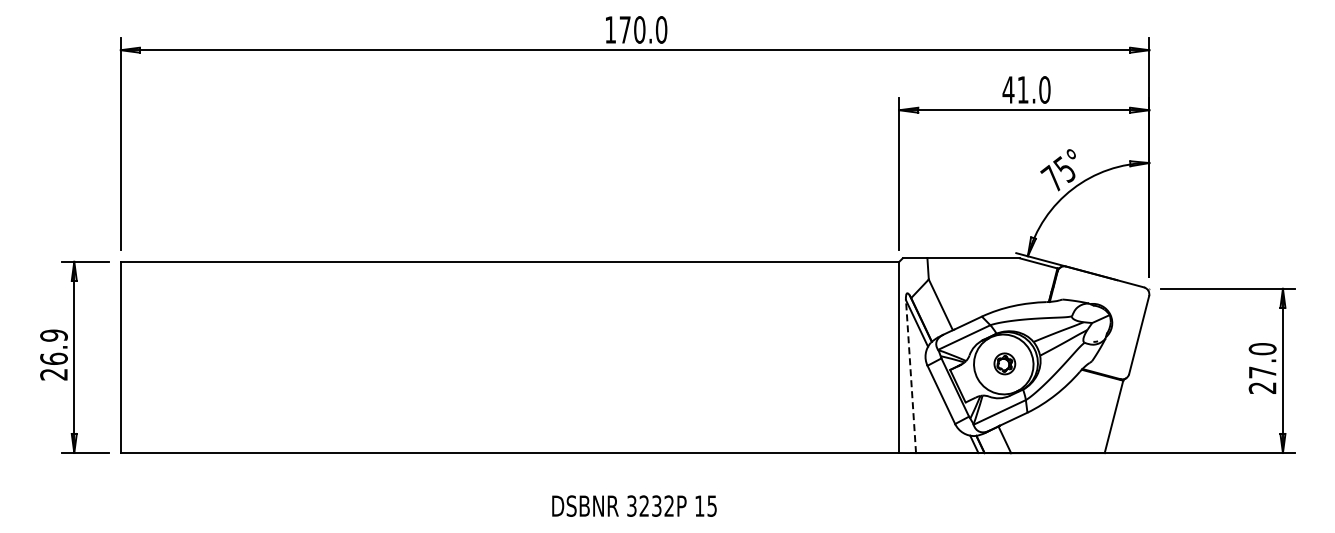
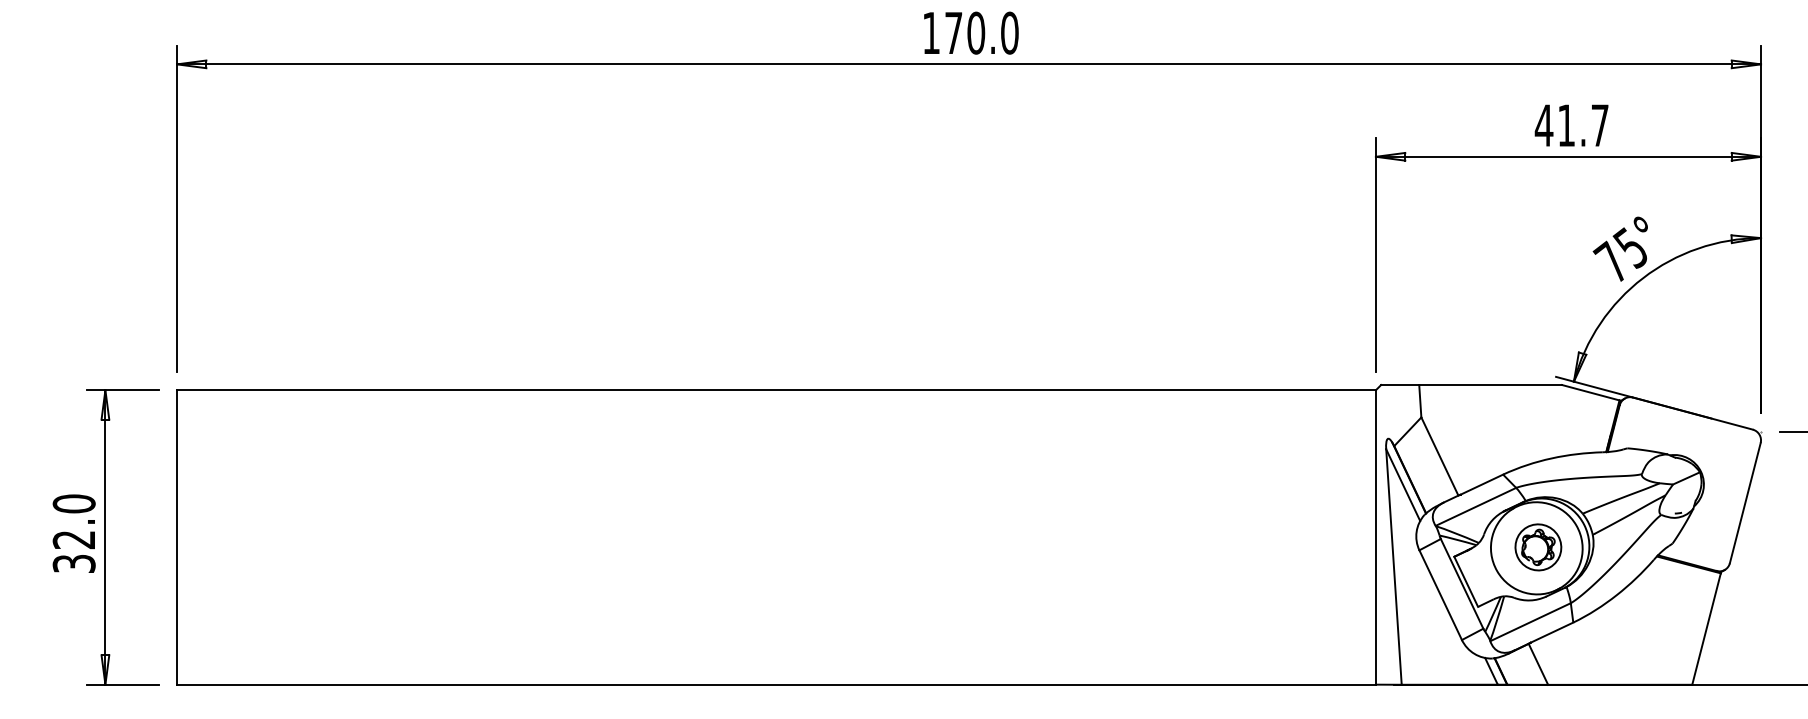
text: (1044, 89) -> (1599, 124), 41.0 -> 41.7
text: (53, 354) -> (73, 532), 26.9 -> 32.0
part: (1004, 363) -> (1537, 546), size x1.43
line: (911, 376) -> (1394, 566), dashed -> solid

